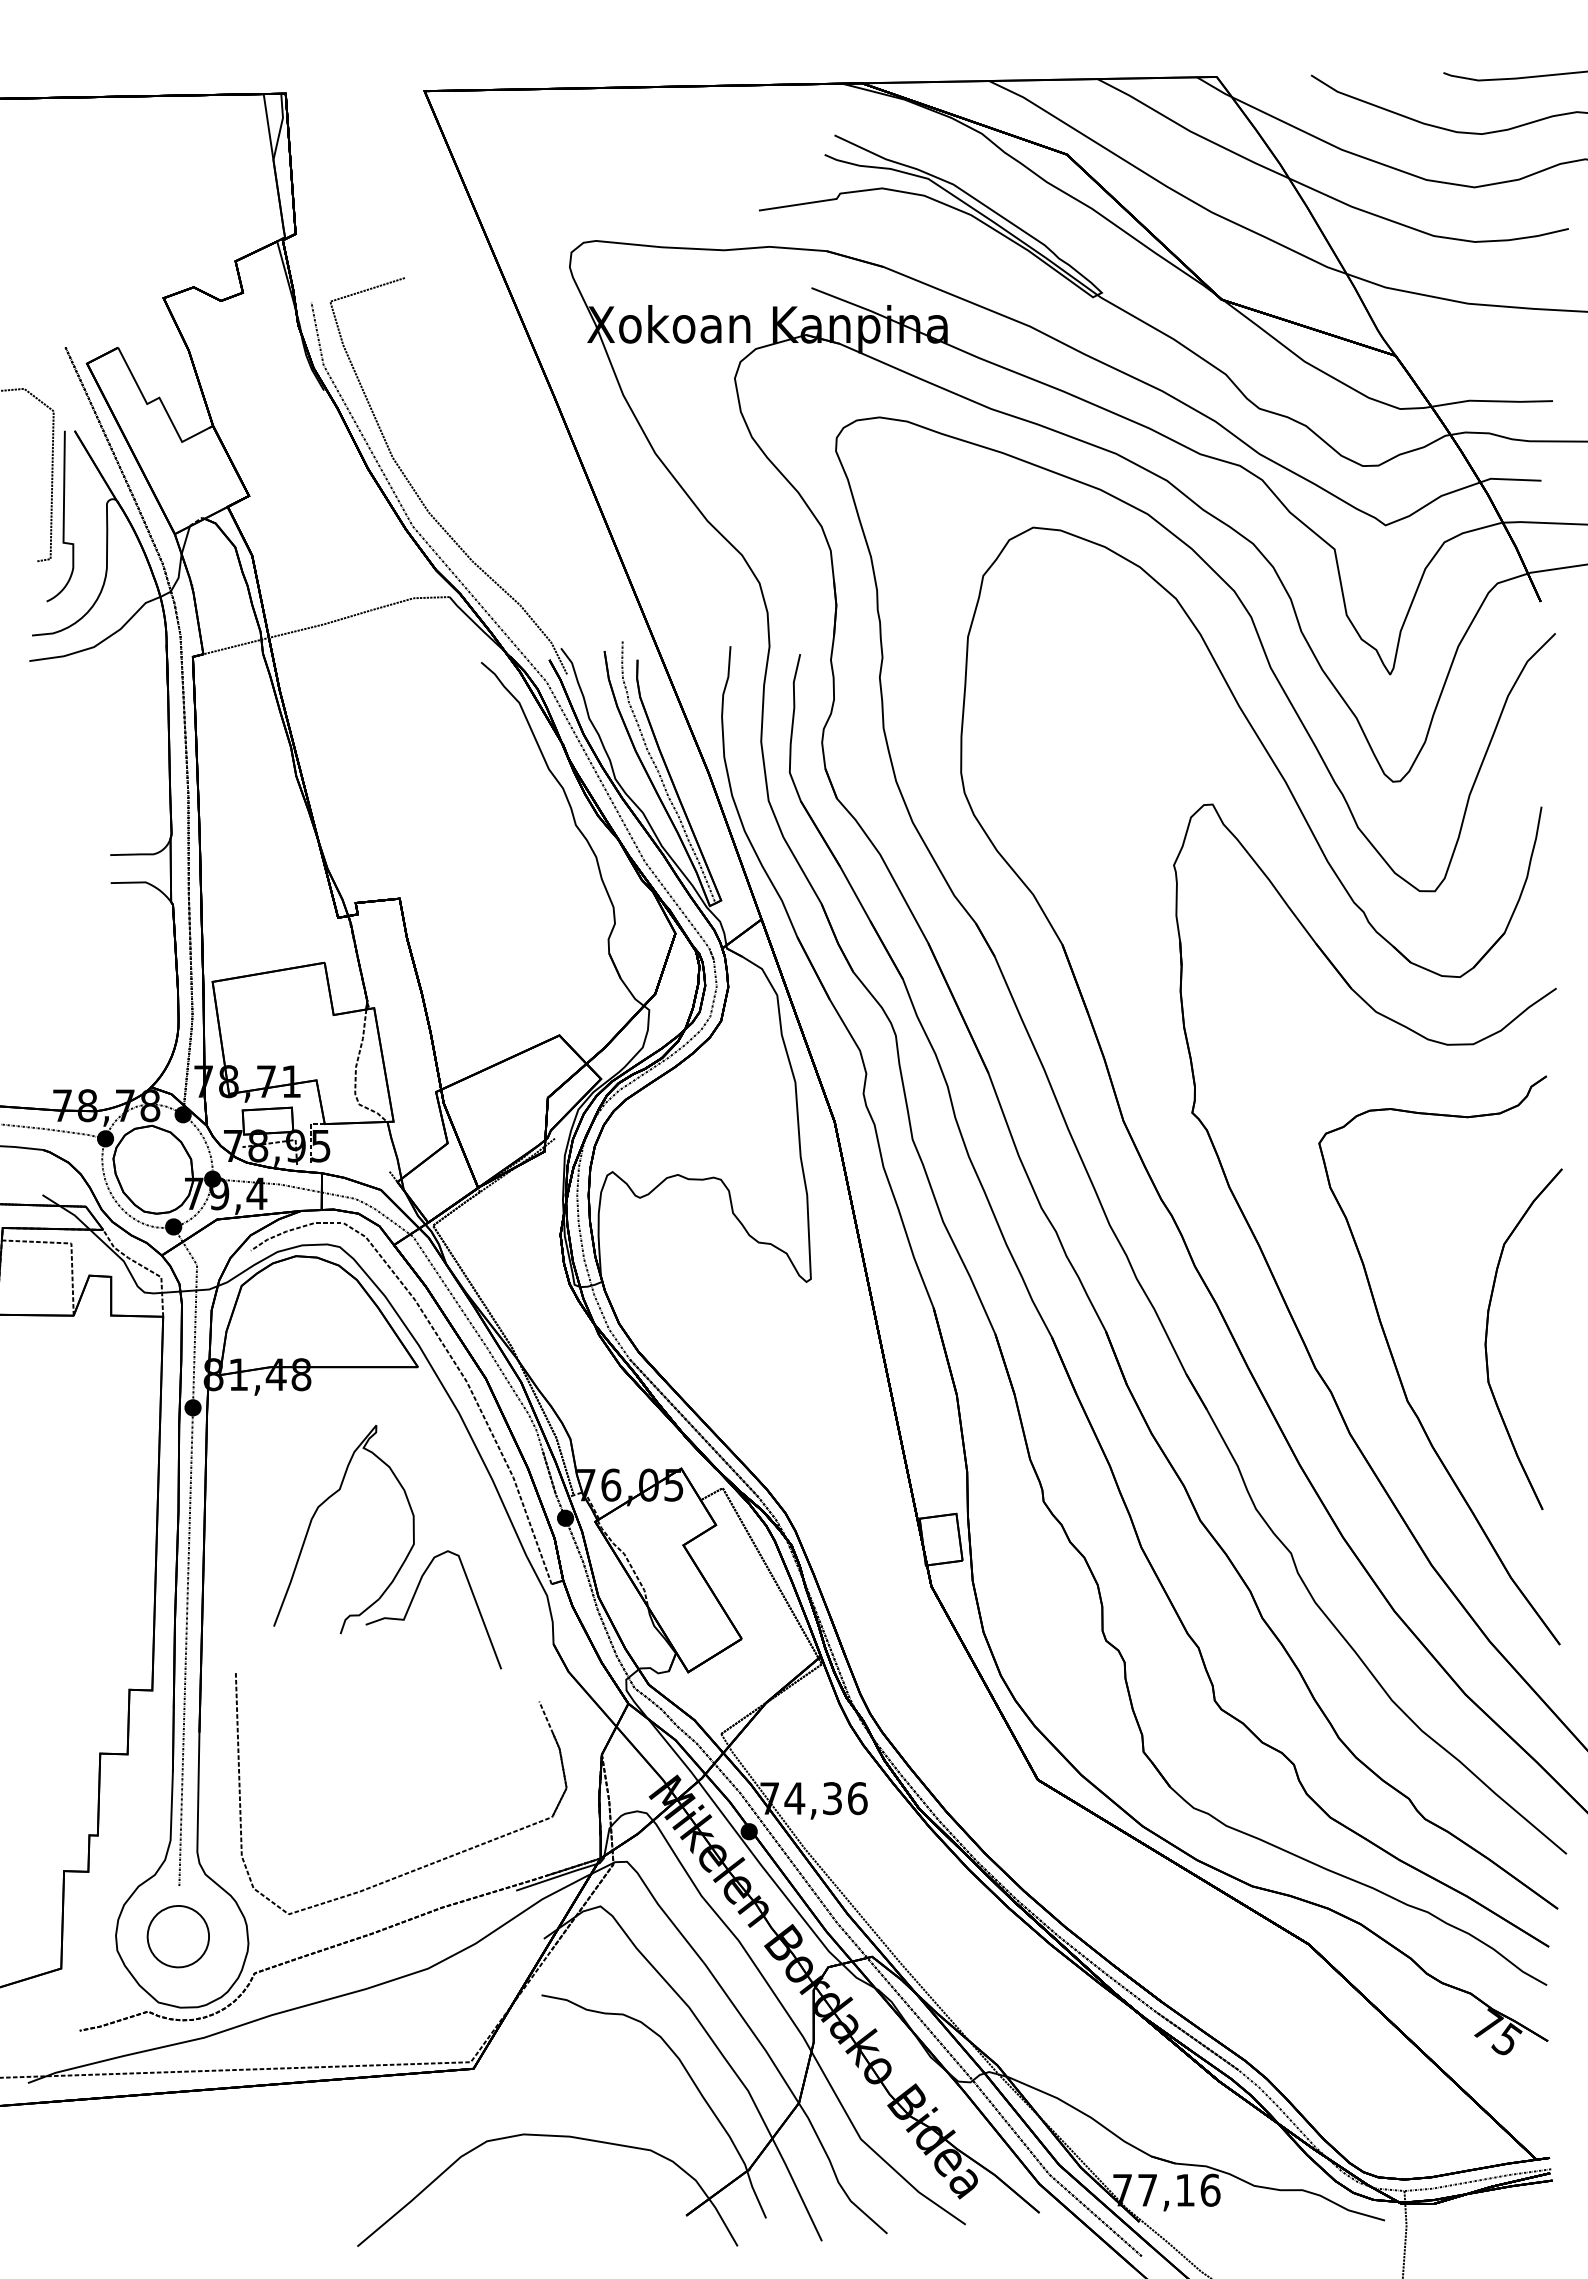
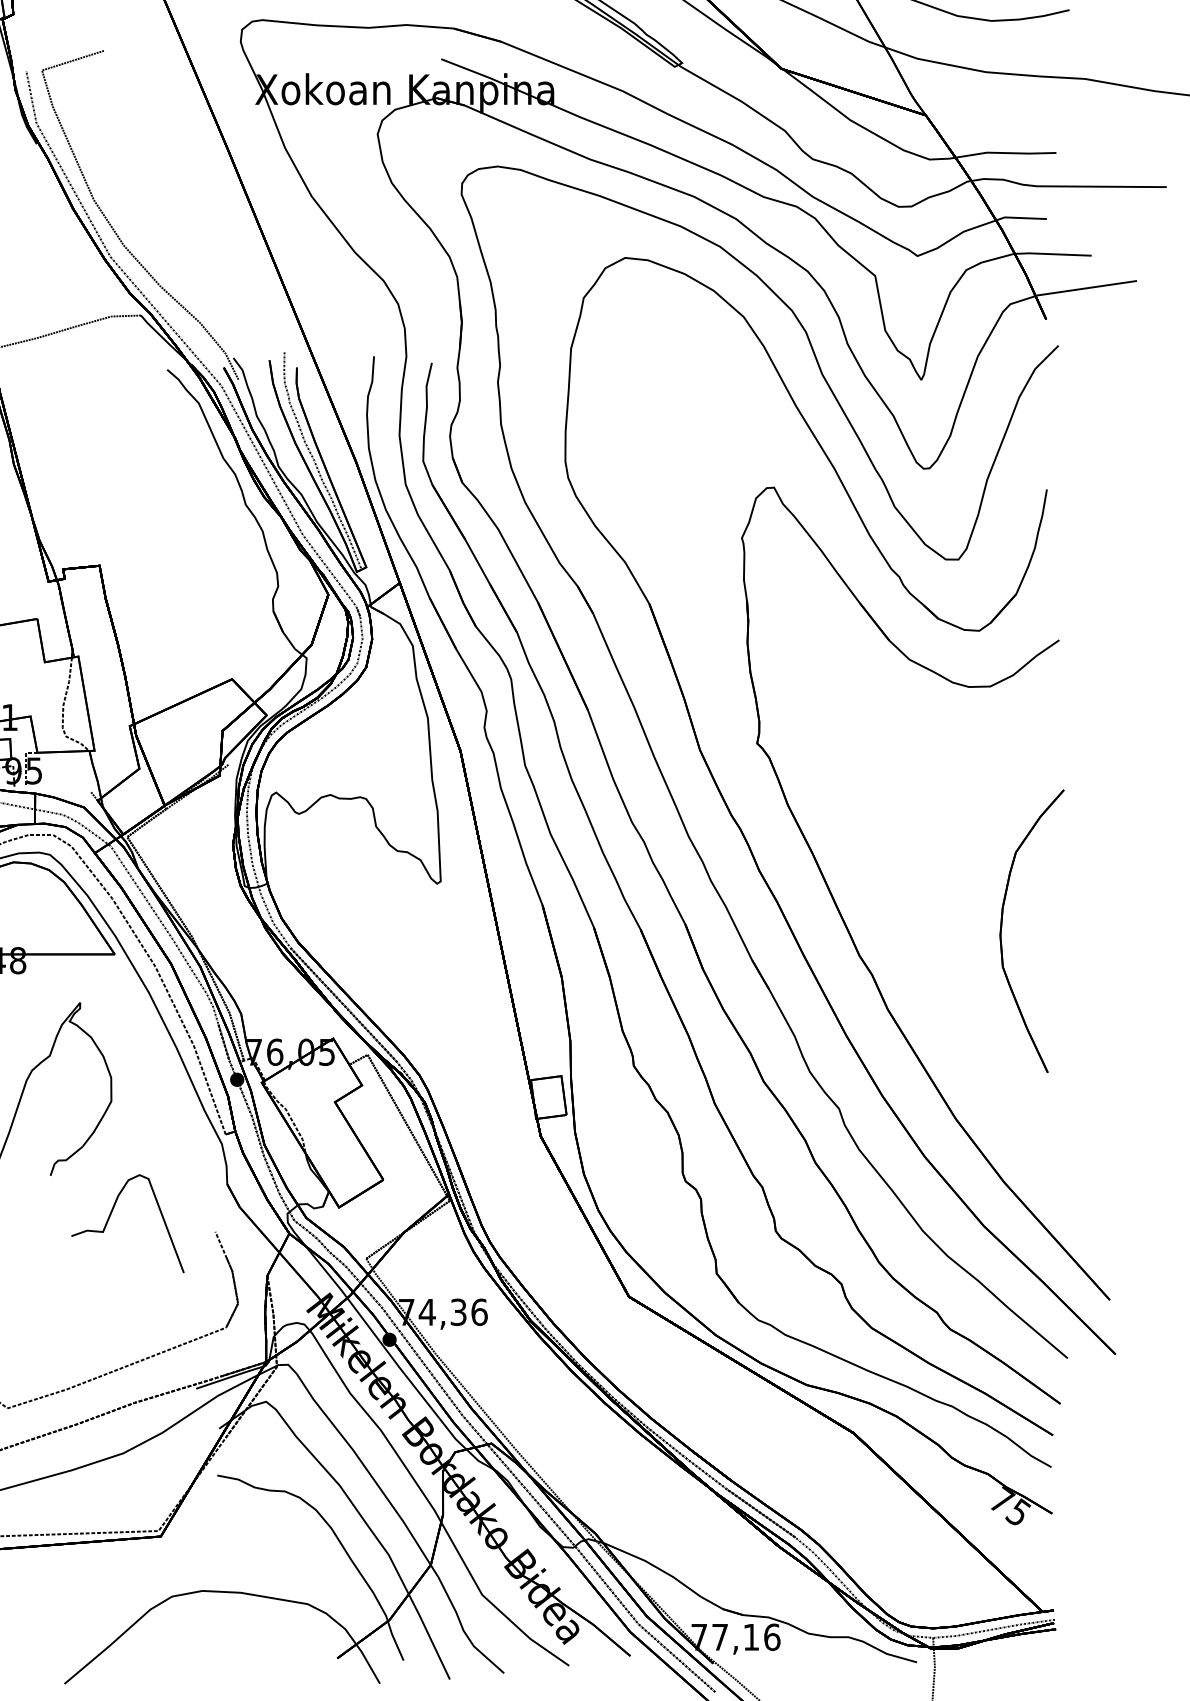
part: (1399, 1373) -> (929, 959), removed
curve: (412, 1602) -> (110, 1217), moved

